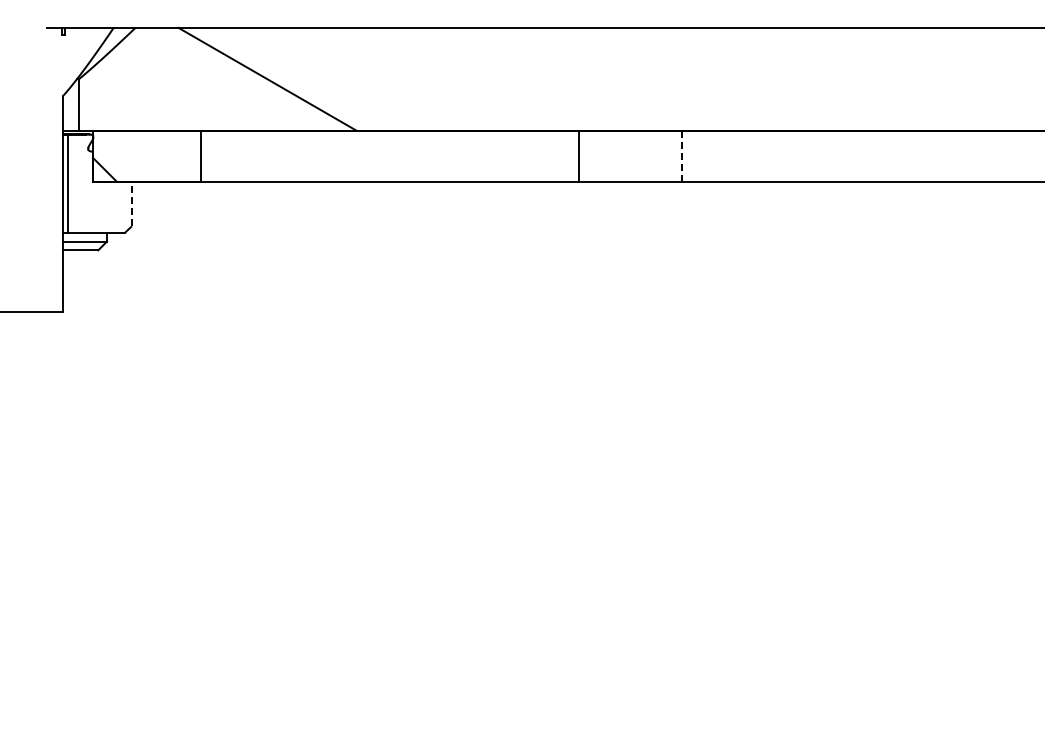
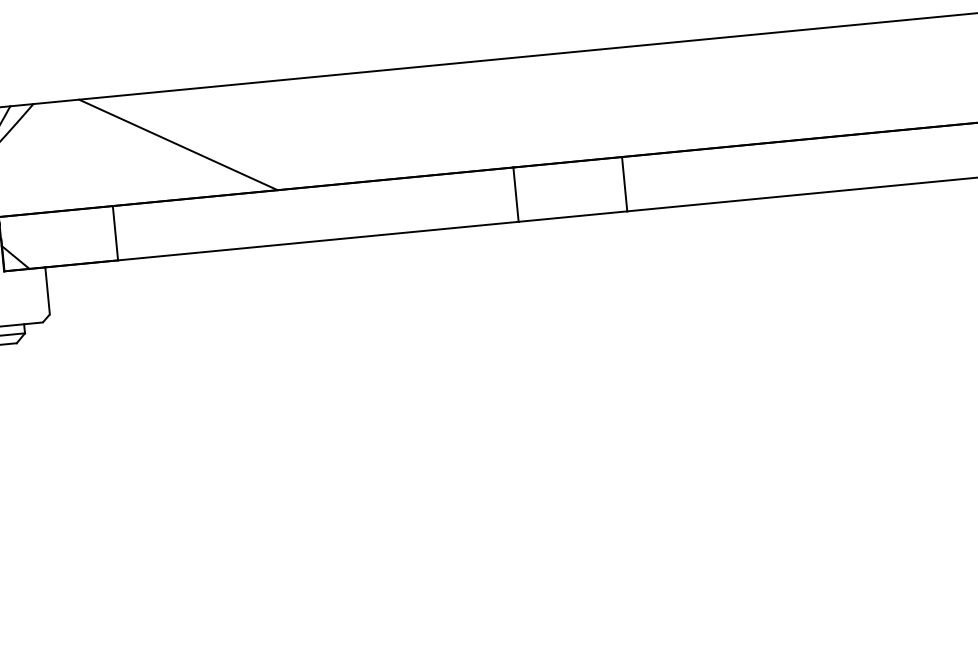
line: (681, 156) -> (624, 184), dashed -> solid
line: (131, 203) -> (47, 290), dashed -> solid

